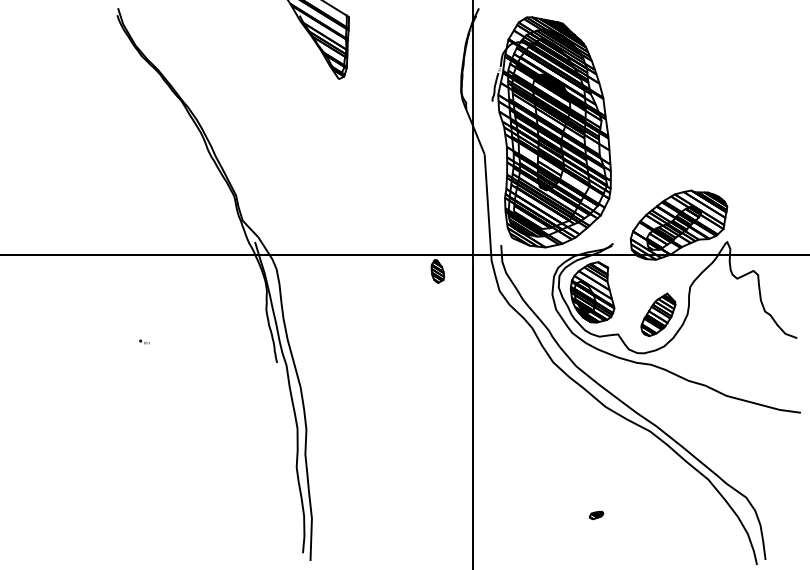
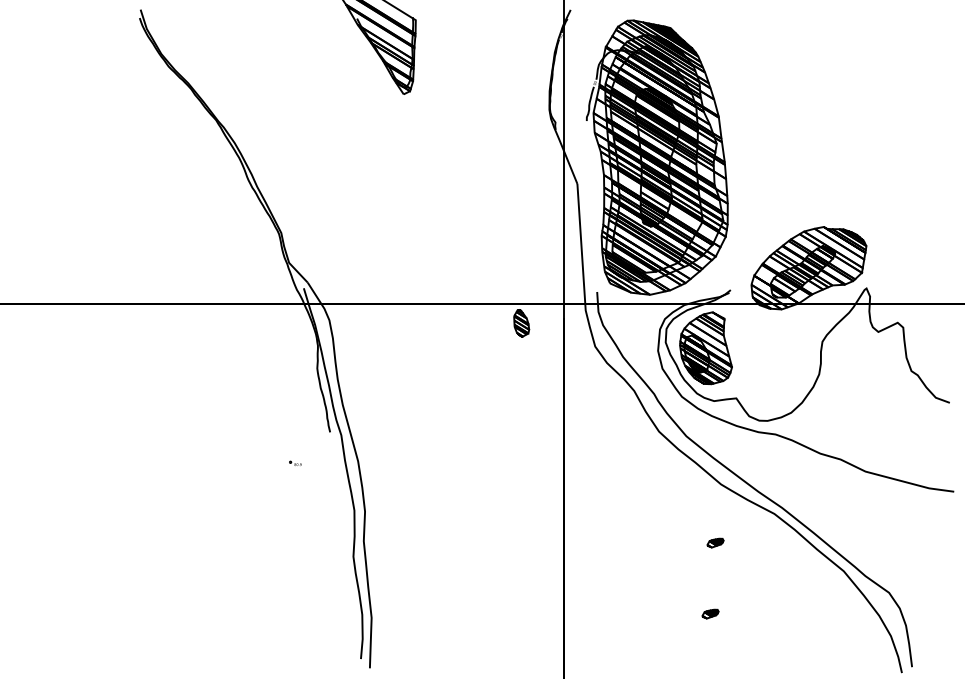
part: (658, 314) -> (784, 374), removed
part: (144, 341) -> (295, 462), moved
part: (600, 455) -> (715, 542), added

